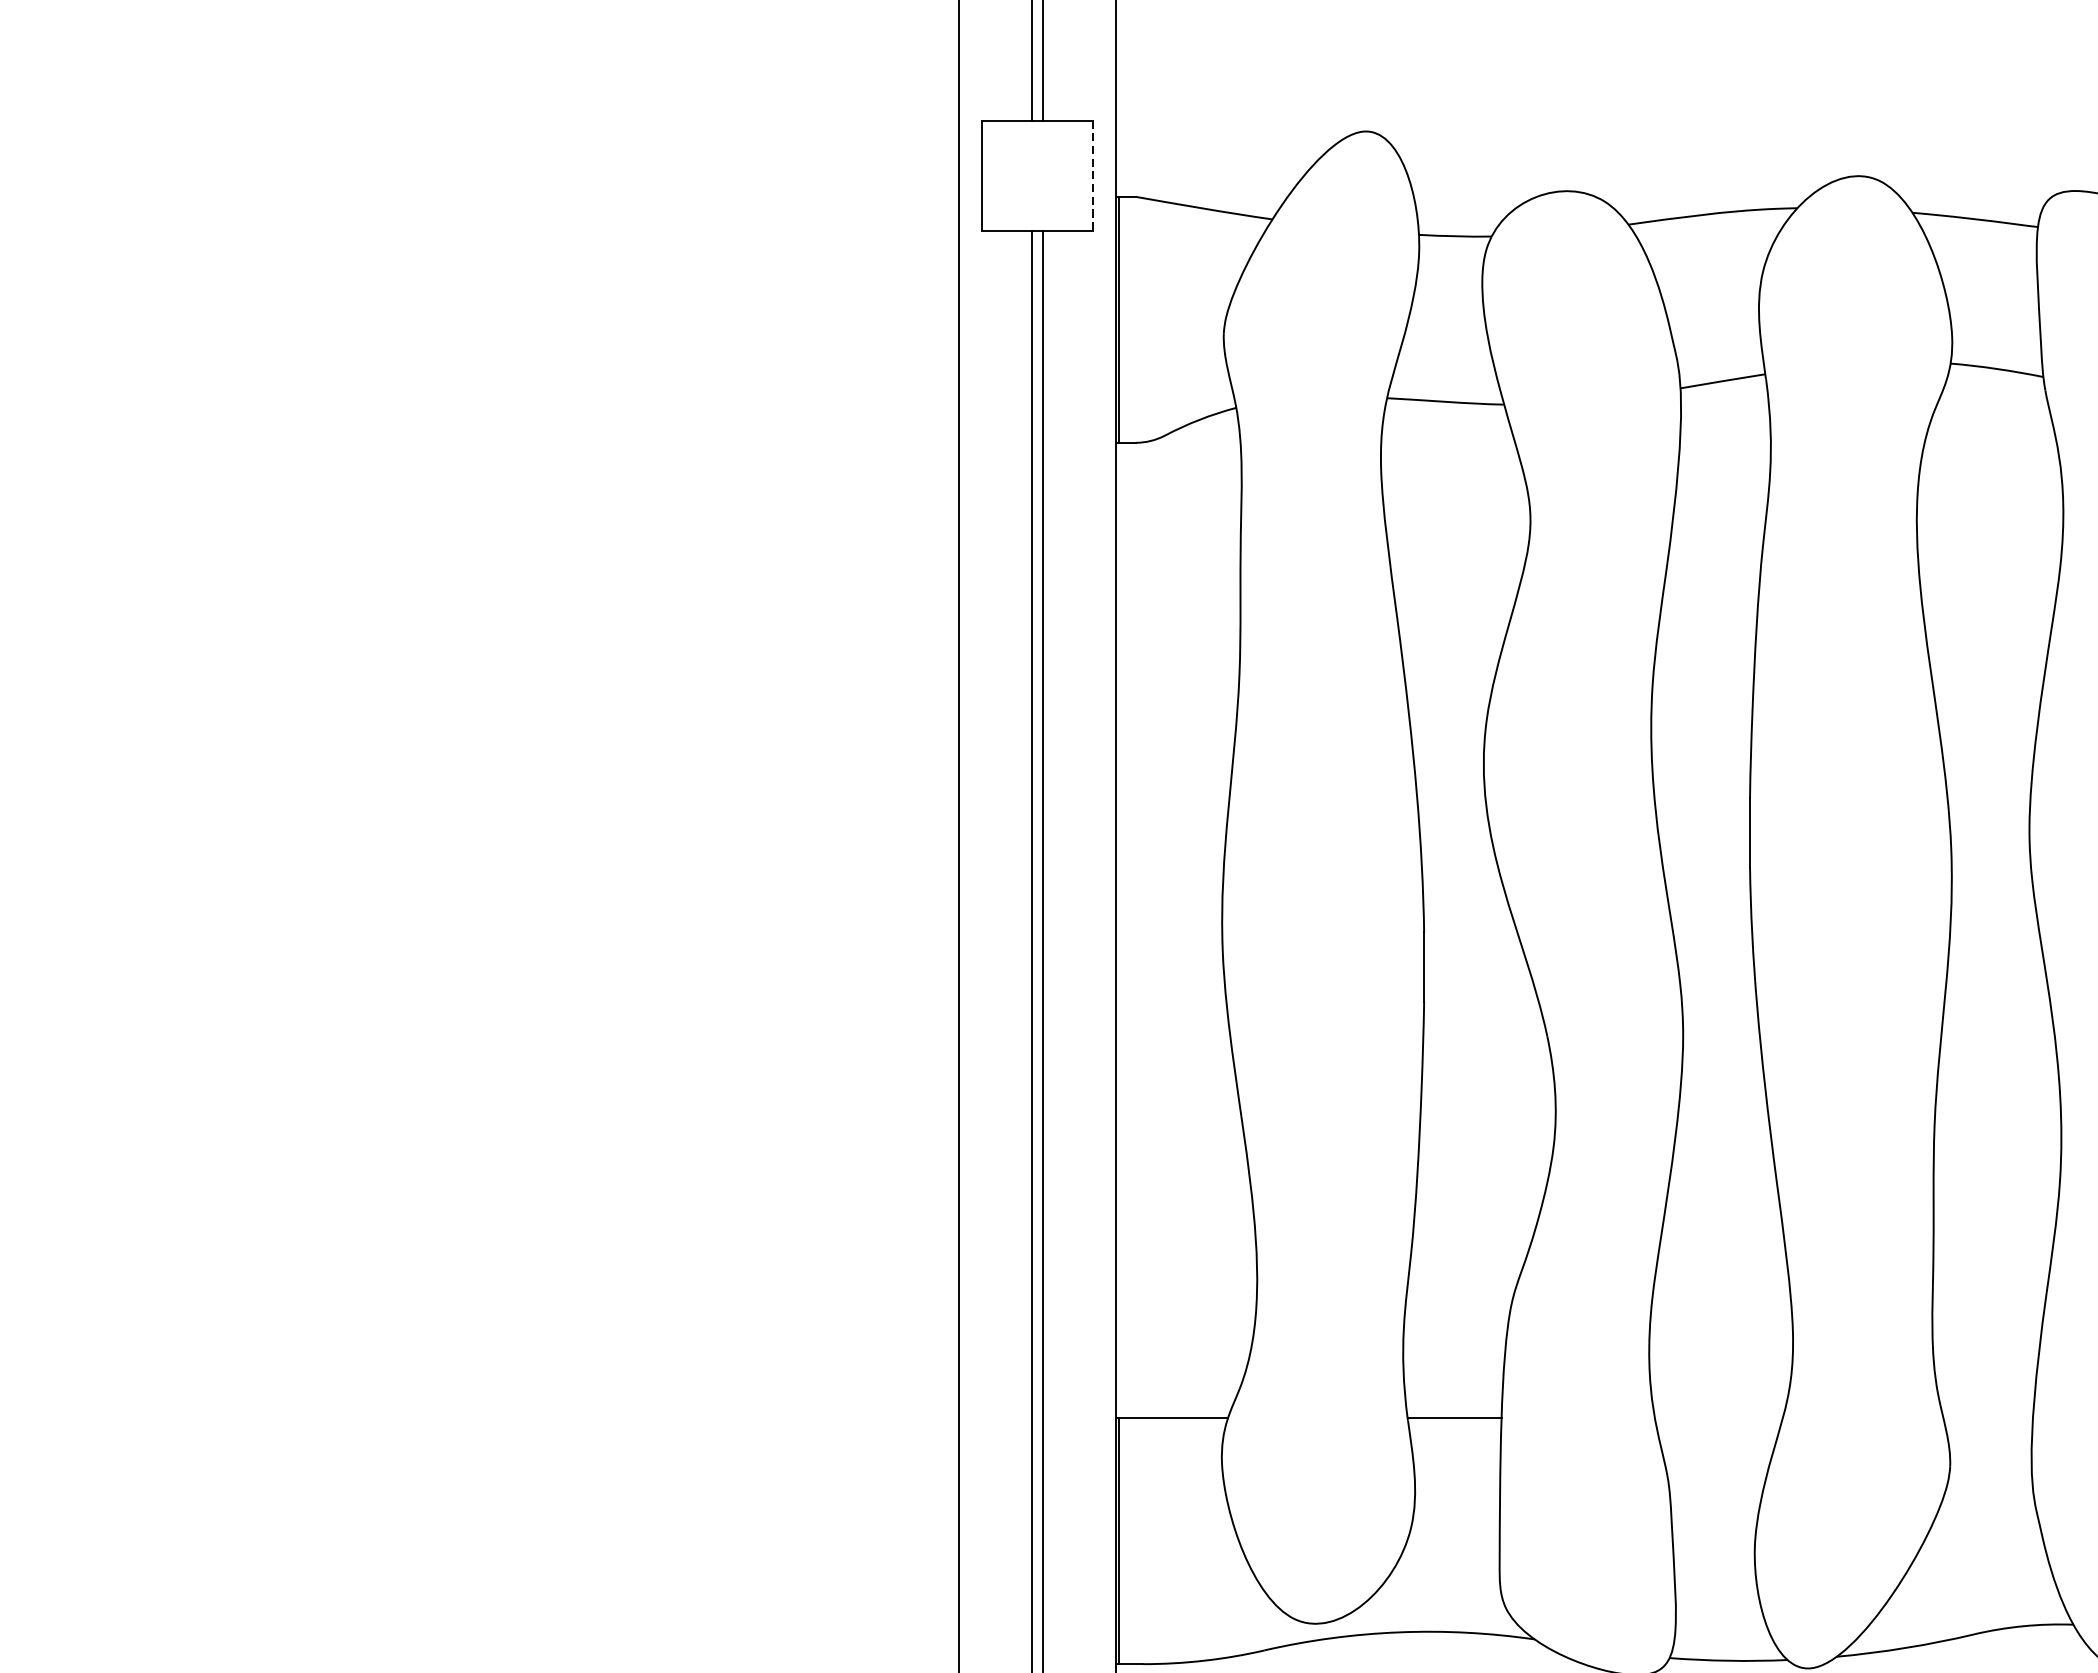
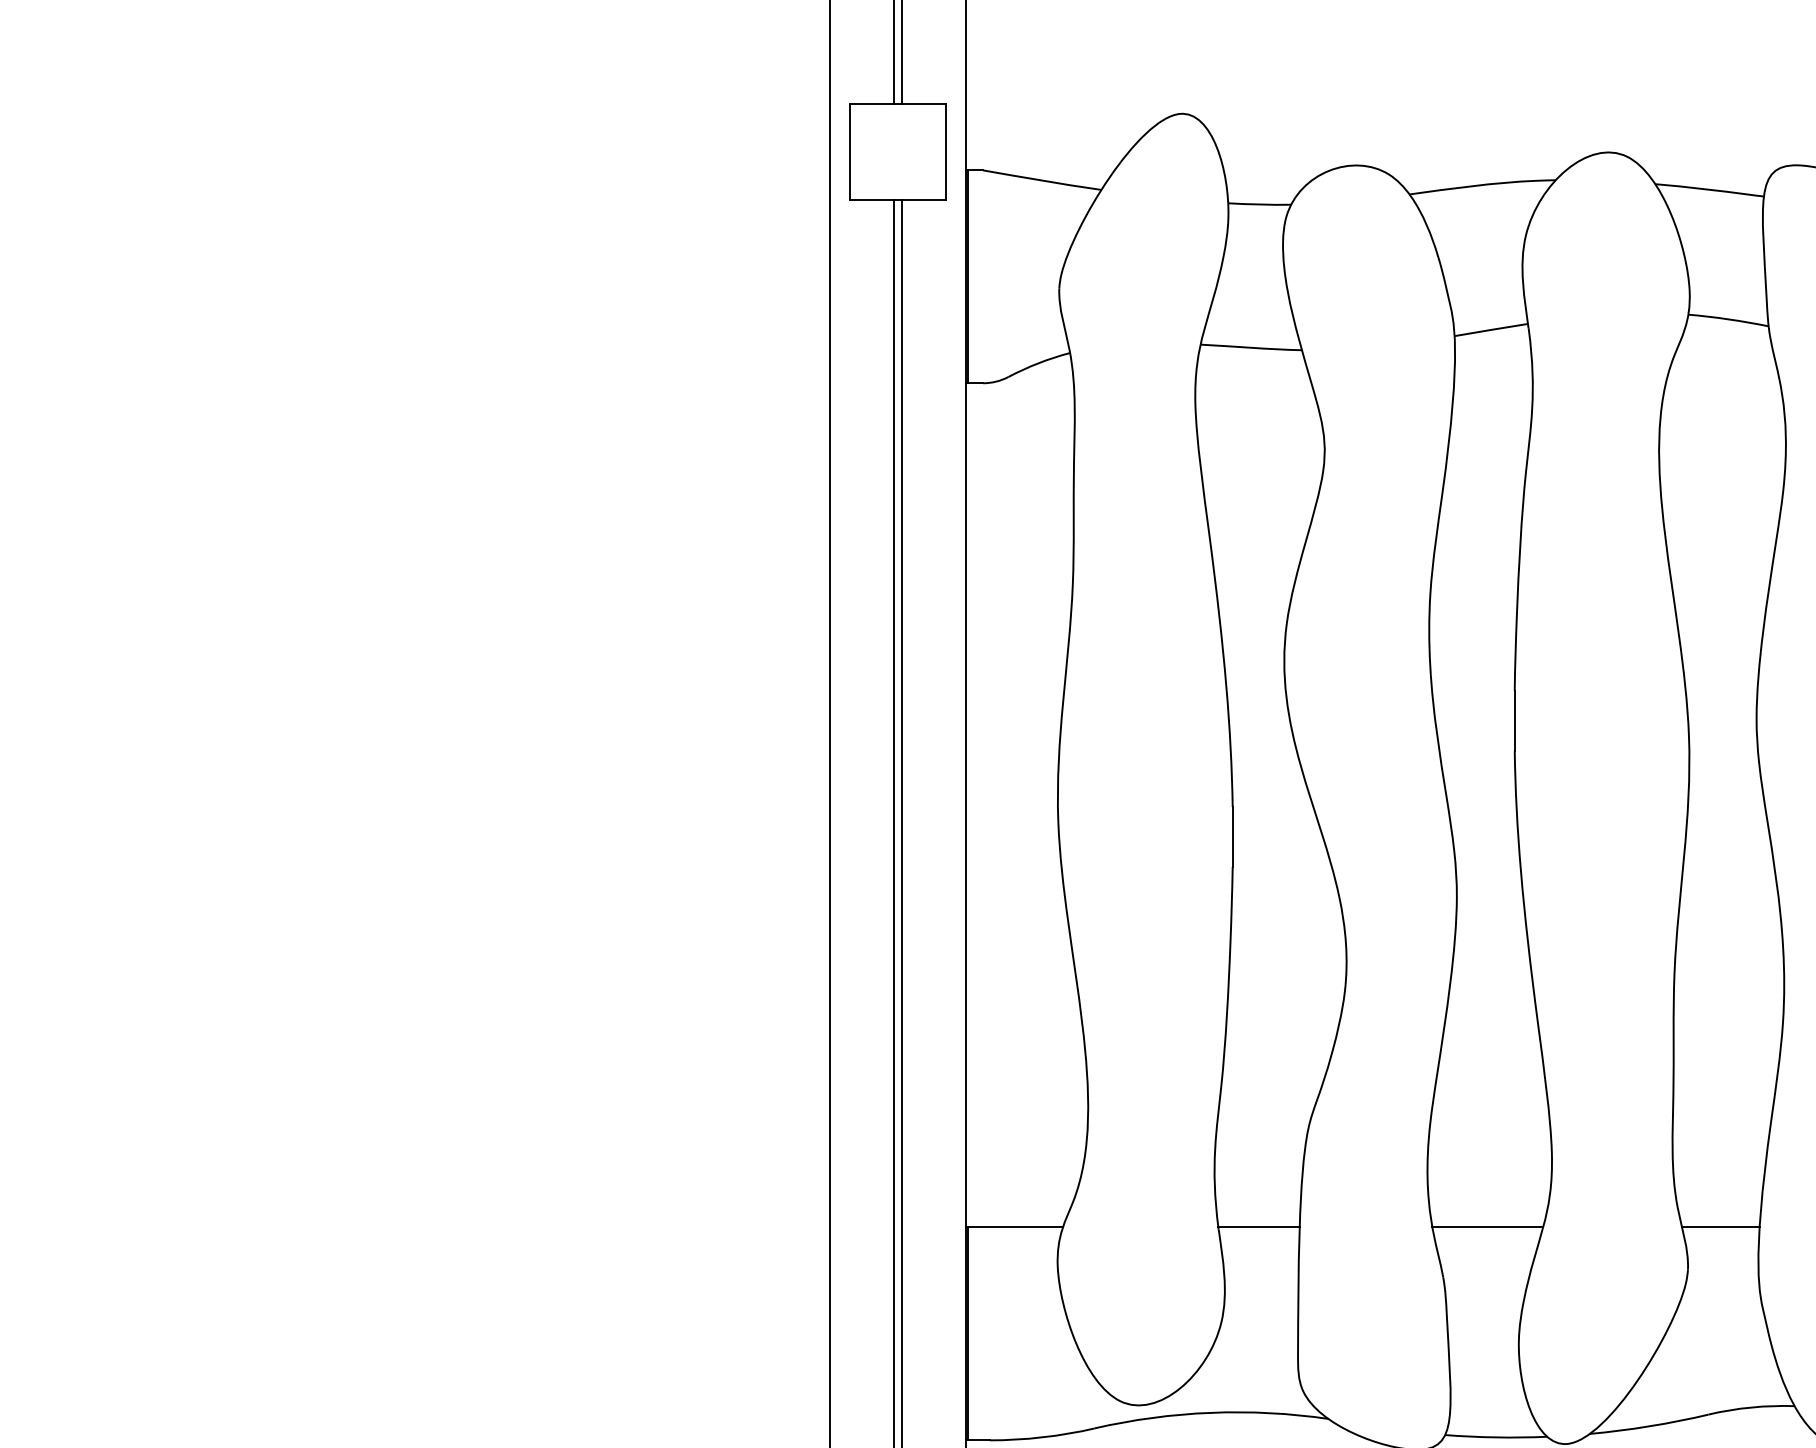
line: (1092, 176) -> (945, 152), dashed -> solid
line: (1718, 1418) -> (1487, 1227), added
line: (1987, 1418) -> (1720, 1227), added

